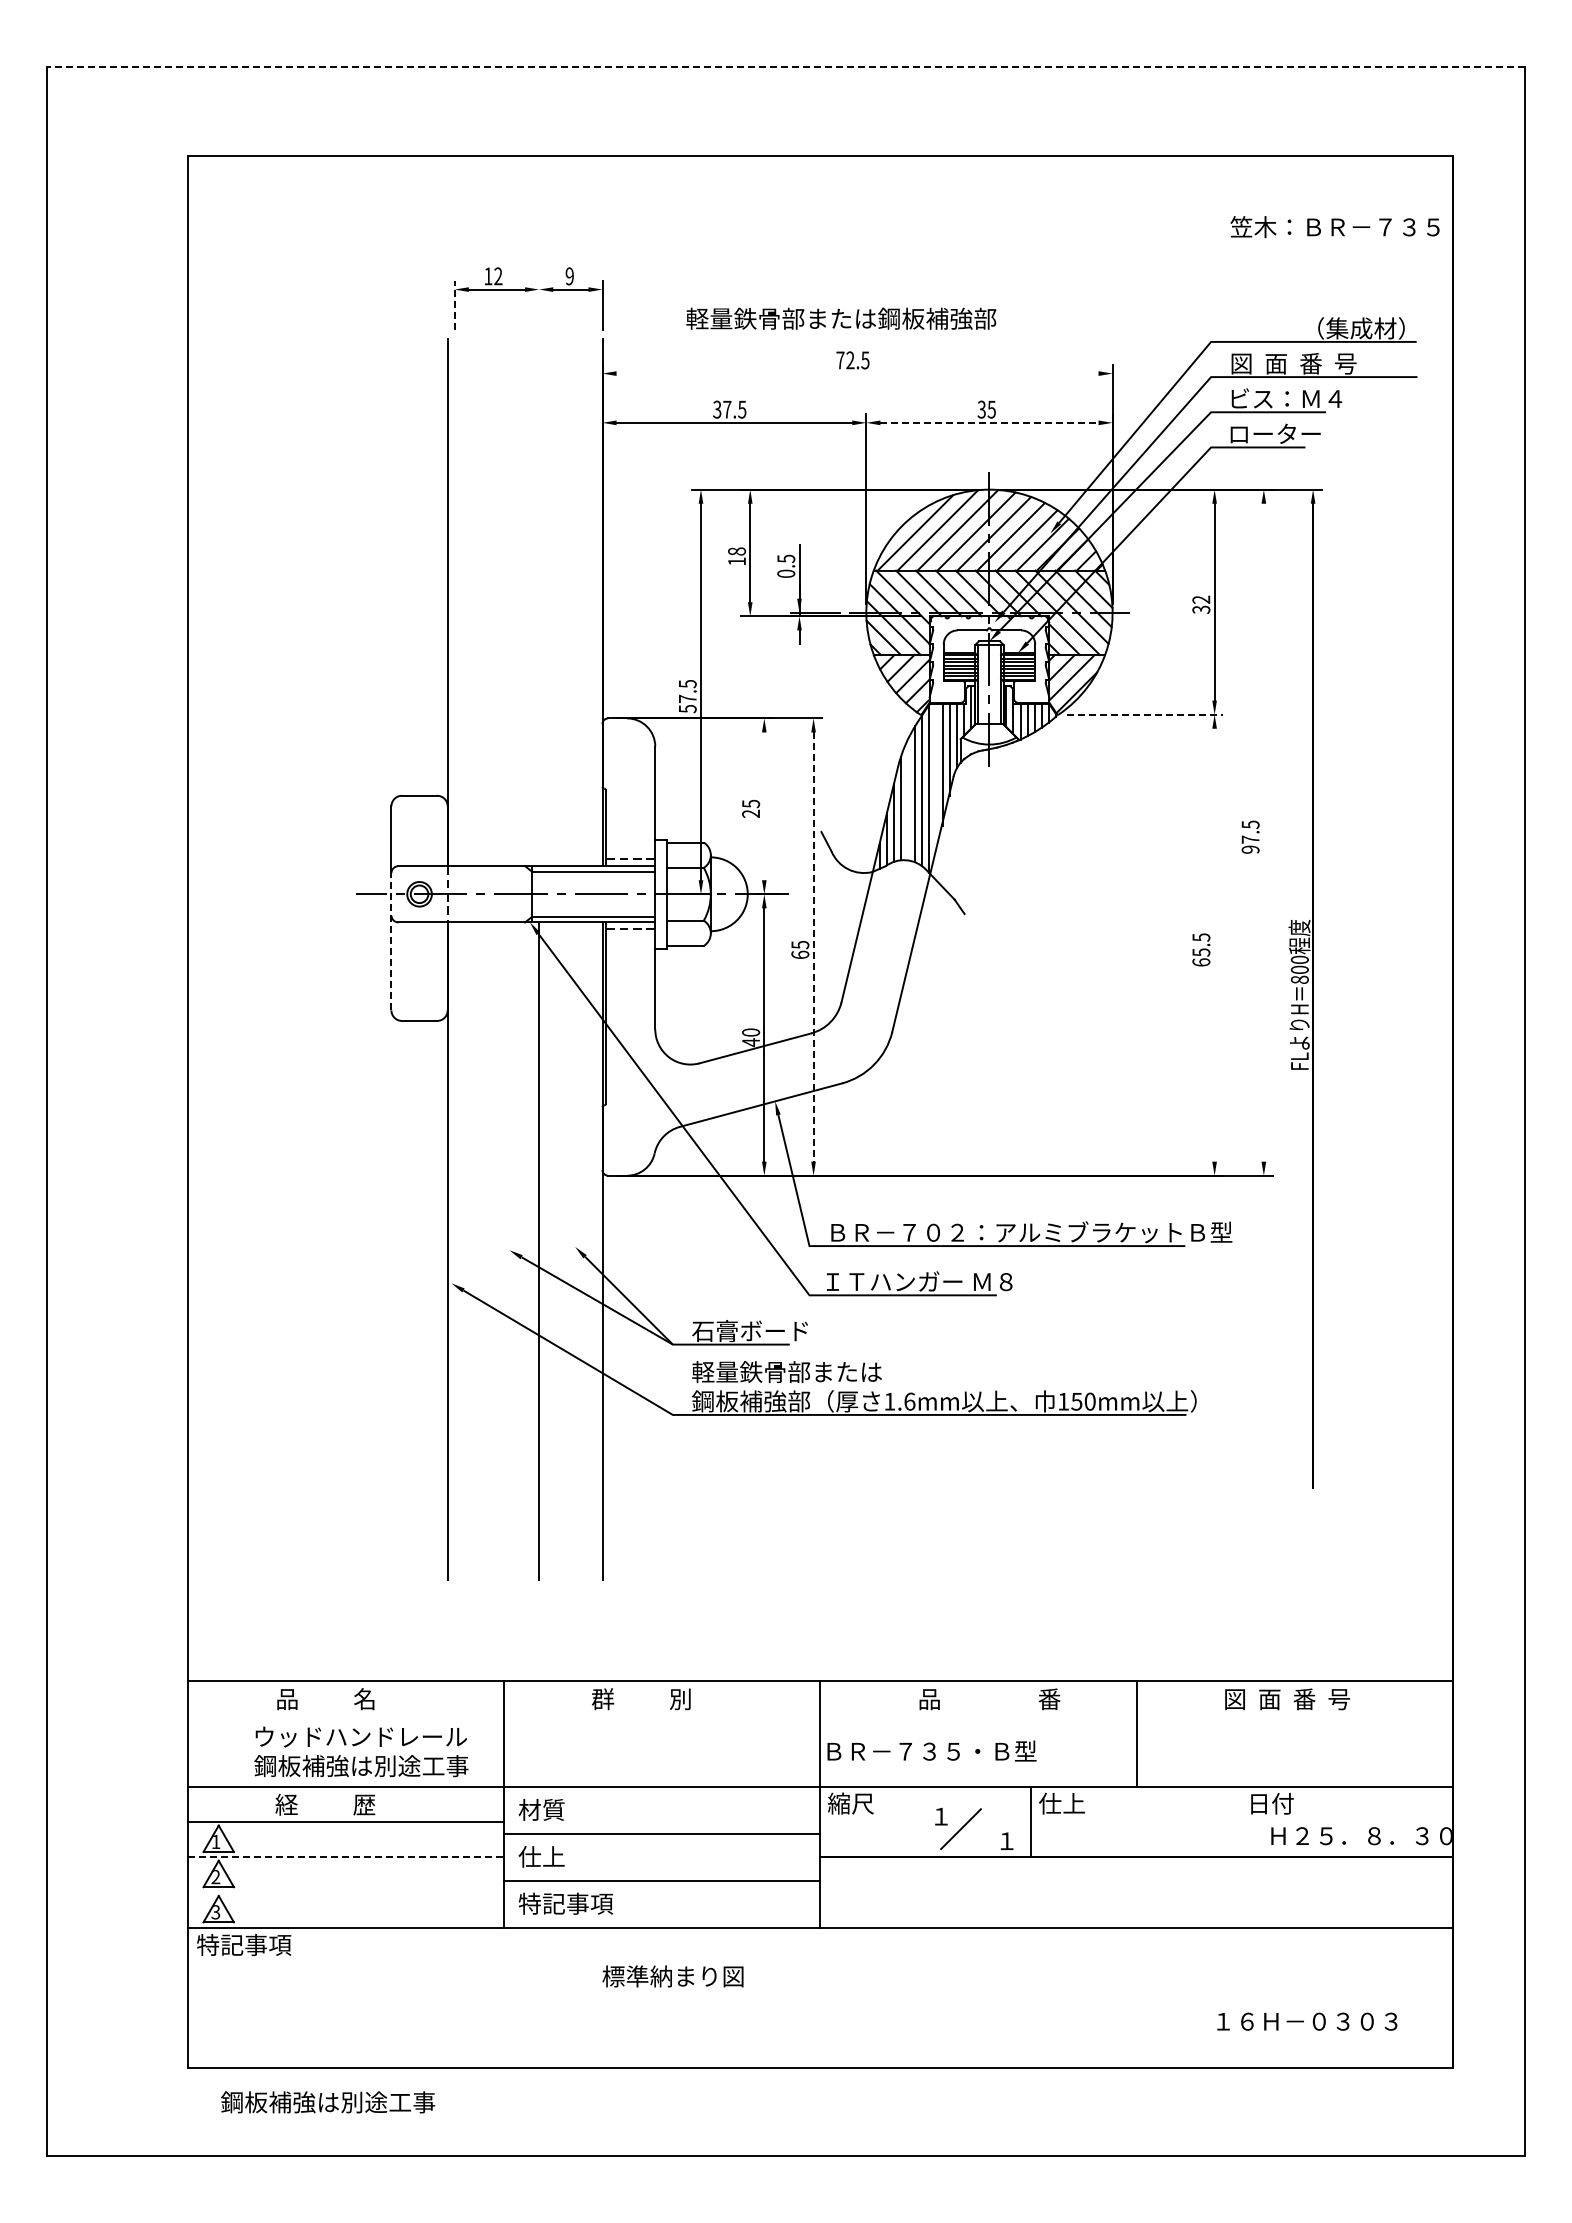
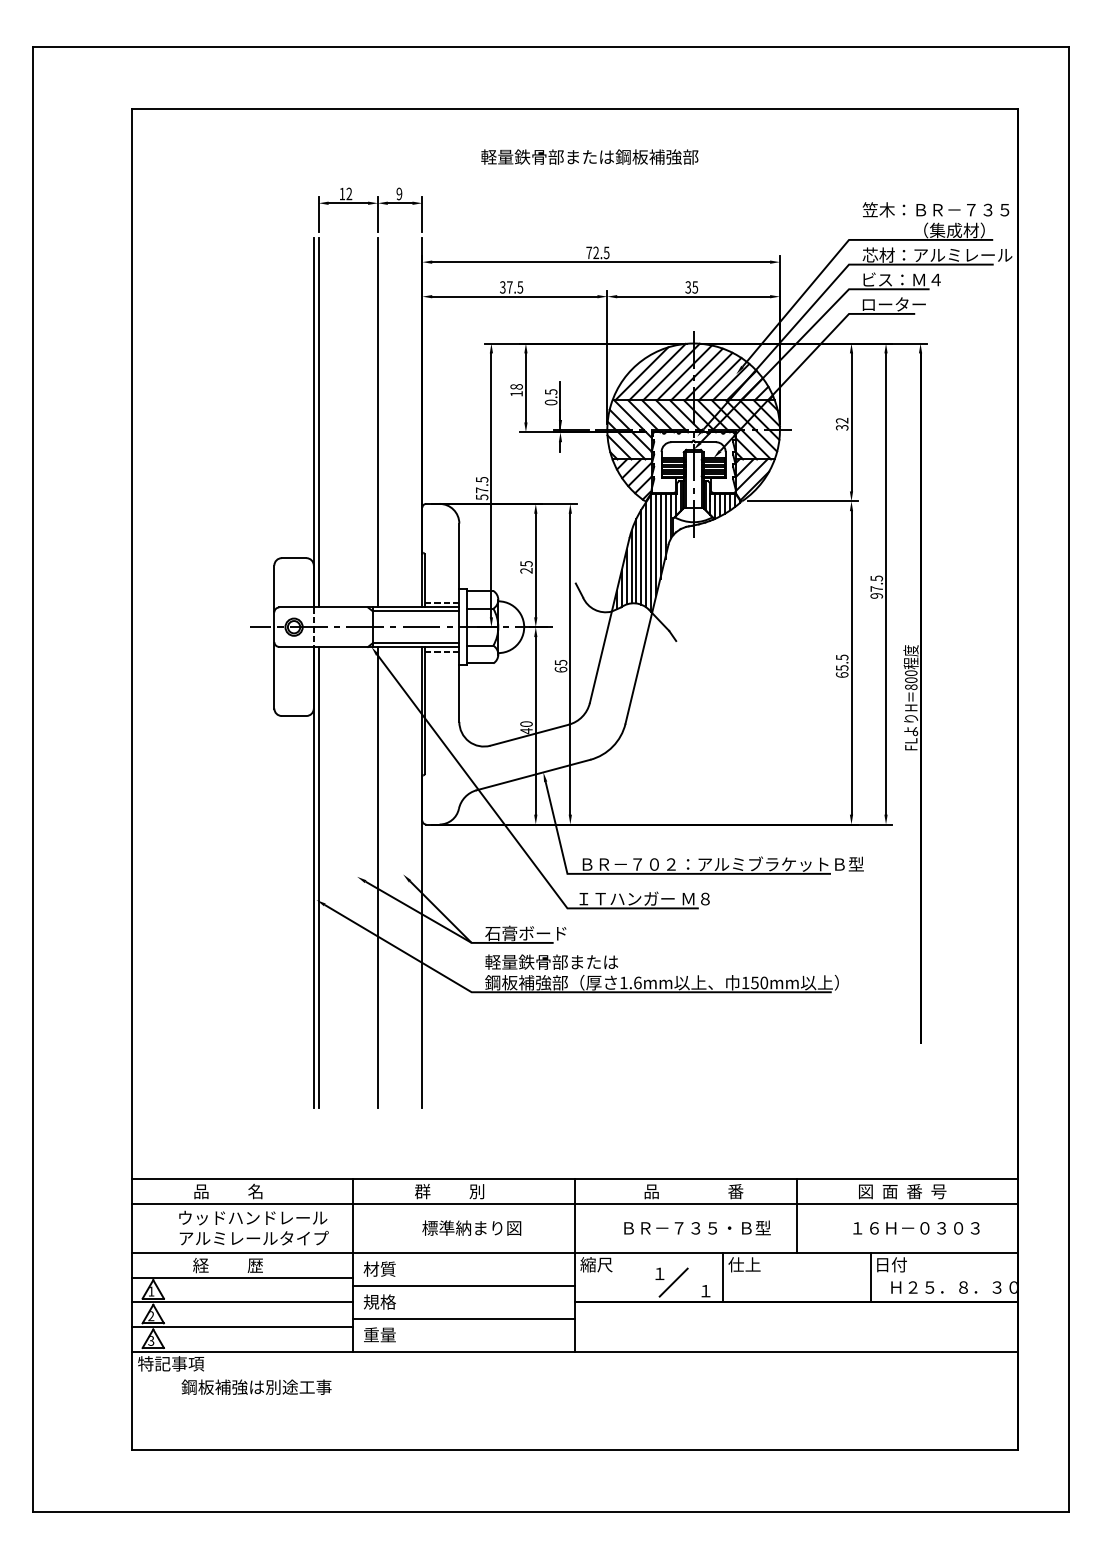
line: (786, 66) -> (551, 46), dashed -> solid
text: (1334, 227) -> (935, 210), moved
line: (454, 305) -> (318, 214), dashed -> solid
line: (539, 305) -> (378, 214), added
text: (841, 318) -> (589, 156), moved
text: (1337, 363) -> (937, 255), 図  面  番  号 -> 芯材：アルミレール
line: (857, 373) -> (601, 262), added
line: (989, 422) -> (693, 296), dashed -> solid
line: (454, 602) -> (318, 422), added
line: (539, 602) -> (378, 422), added
line: (1145, 714) -> (803, 501), dashed -> solid
line: (936, 776) -> (656, 544), added
line: (907, 799) -> (636, 560), added
line: (764, 806) -> (535, 565), added
line: (1263, 832) -> (885, 583), added
line: (391, 941) -> (274, 660), dashed -> solid
line: (1214, 944) -> (851, 662), added
line: (813, 947) -> (570, 664), dashed -> solid
line: (454, 1251) -> (318, 877), added
line: (819, 1716) -> (574, 1203), added
text: (931, 1750) -> (697, 1227), moved
text: (361, 1766) -> (253, 1238), 鋼板補強は別途工事 -> アルミレールタイプ
line: (1242, 1821) -> (871, 1277), added
text: (541, 1856) -> (379, 1301), 仕上 -> 規格
line: (345, 1857) -> (242, 1302), dashed -> solid
line: (345, 1892) -> (242, 1327), added
text: (565, 1903) -> (396, 1334), 特記事項 -> 重量
text: (672, 1976) -> (471, 1228), moved
text: (1307, 2021) -> (916, 1228), moved
text: (328, 2102) -> (256, 1387), moved

